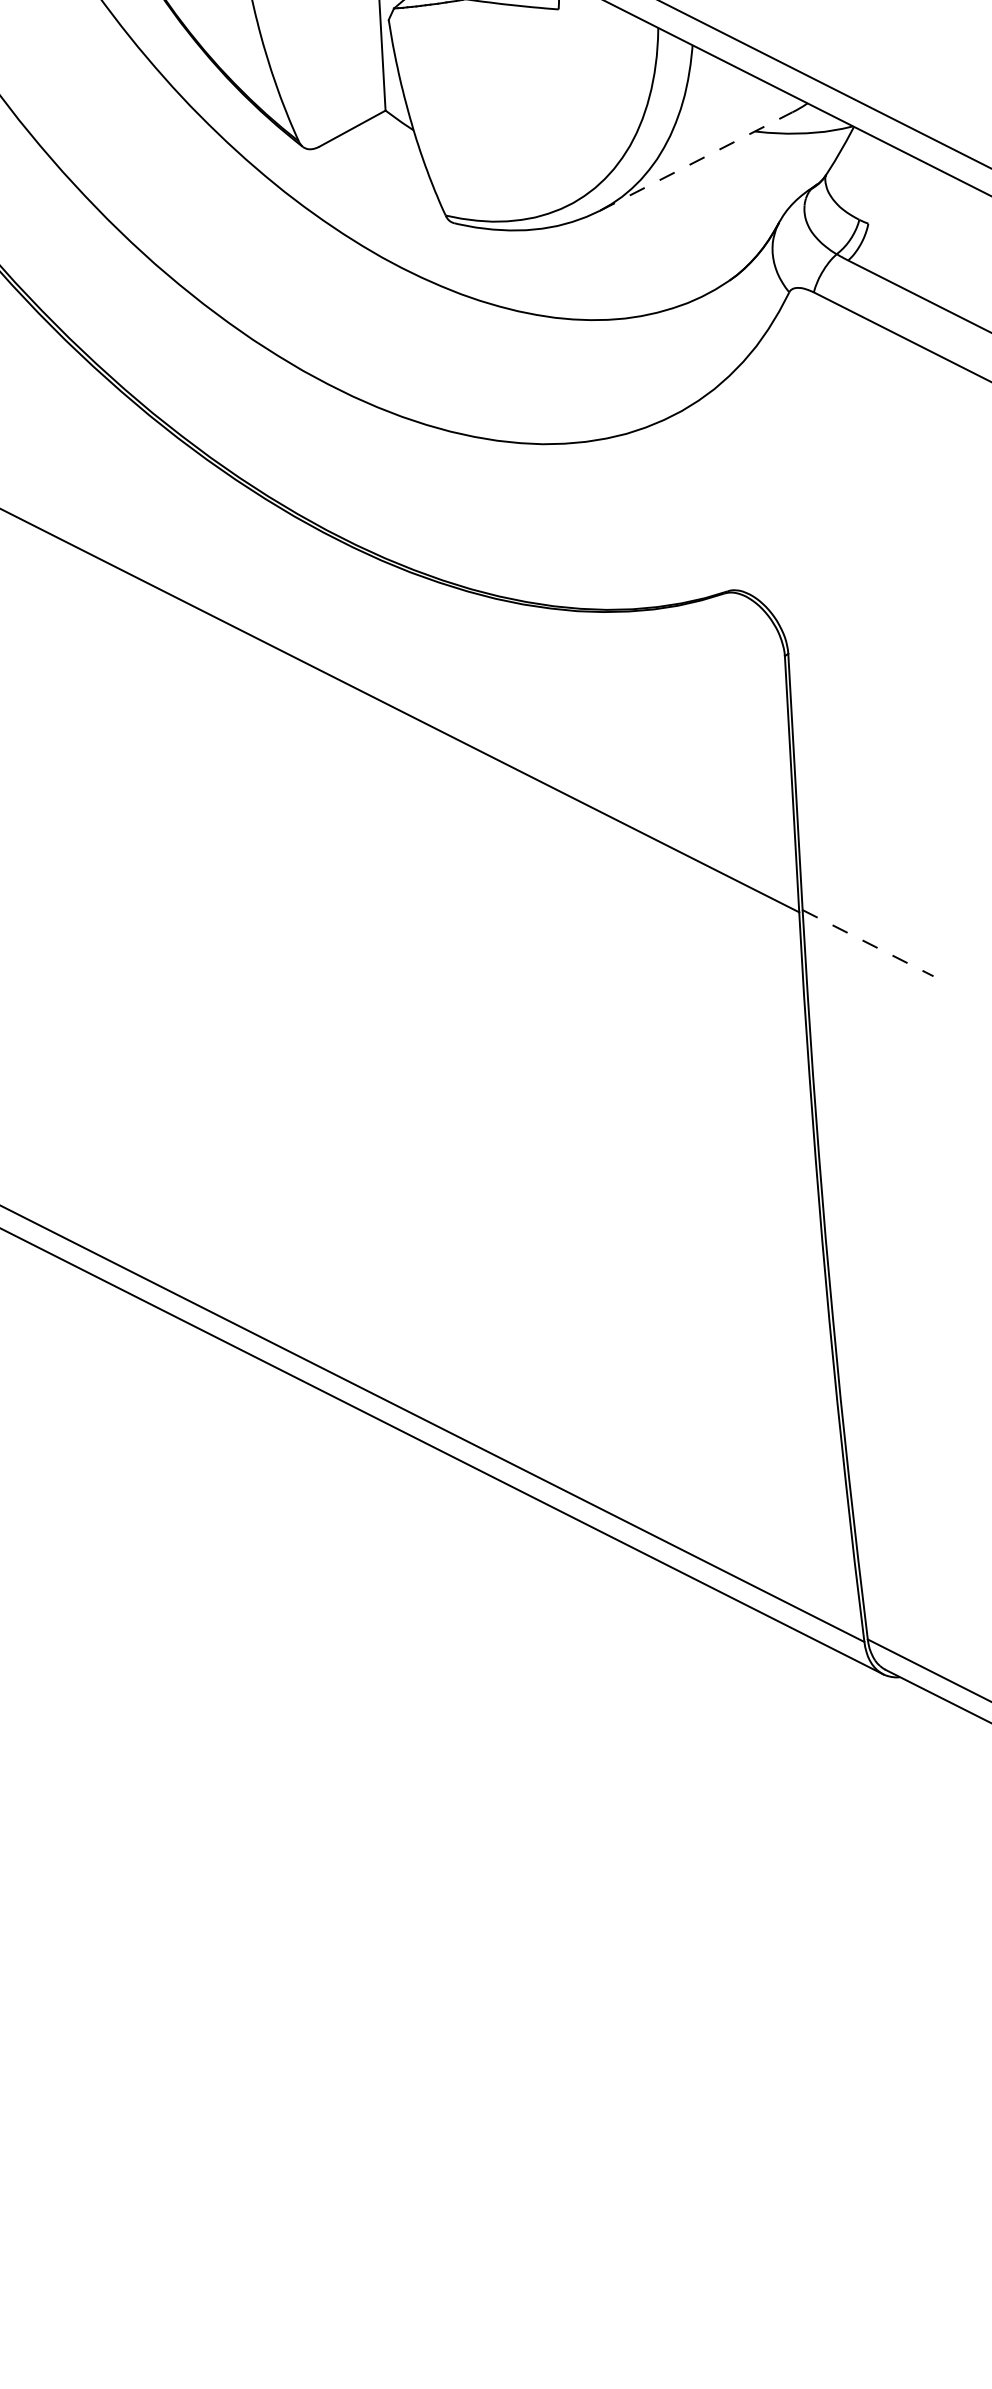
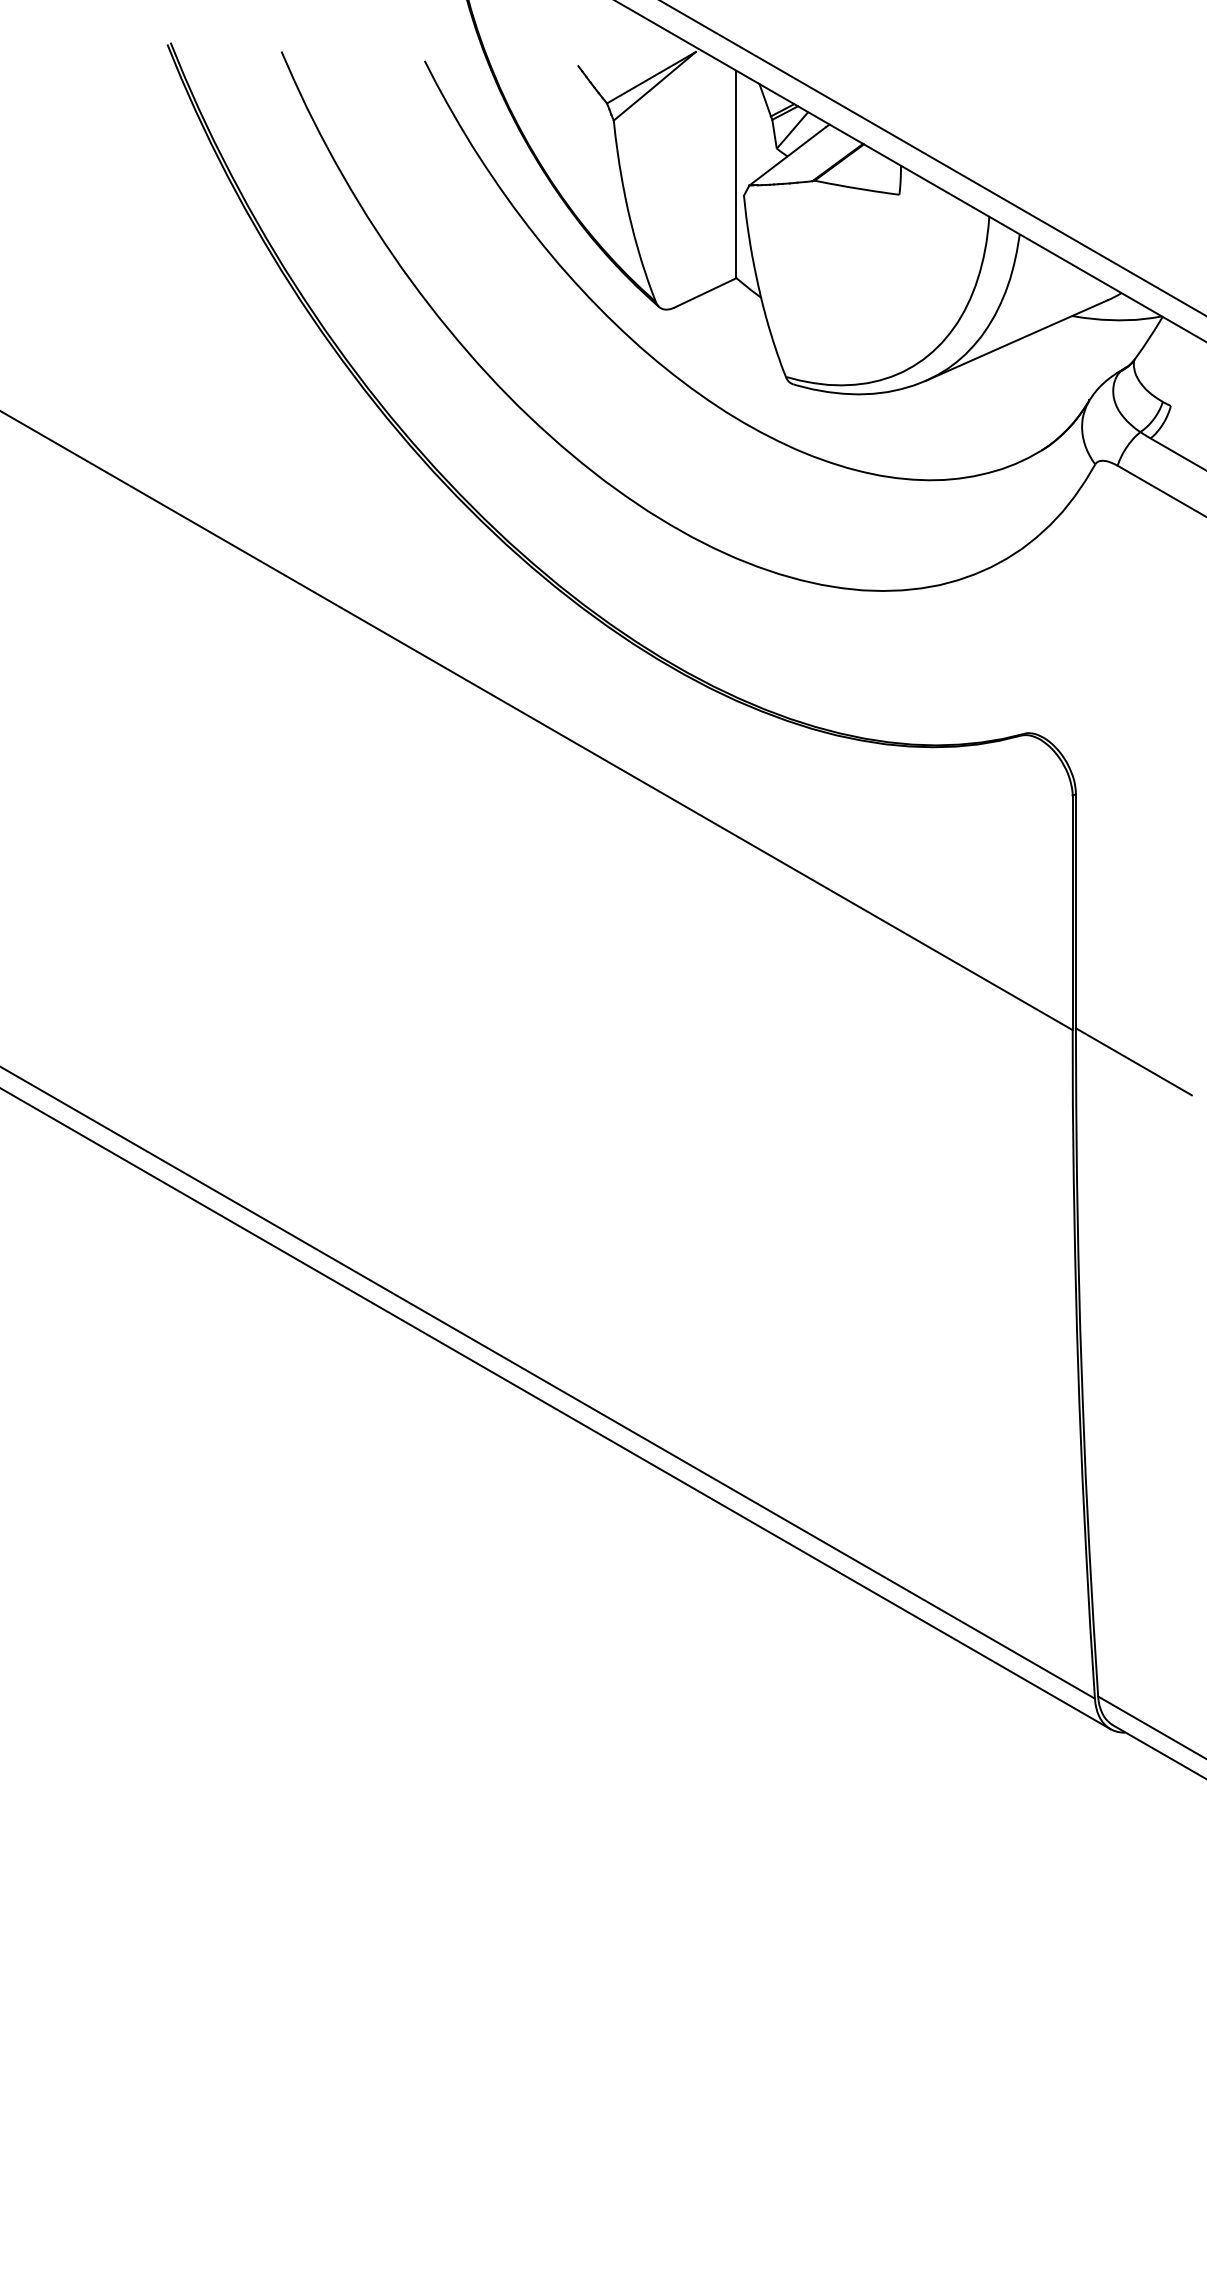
line: (696, 161) -> (1017, 340), dashed -> solid
line: (867, 942) -> (1133, 1061), dashed -> solid

